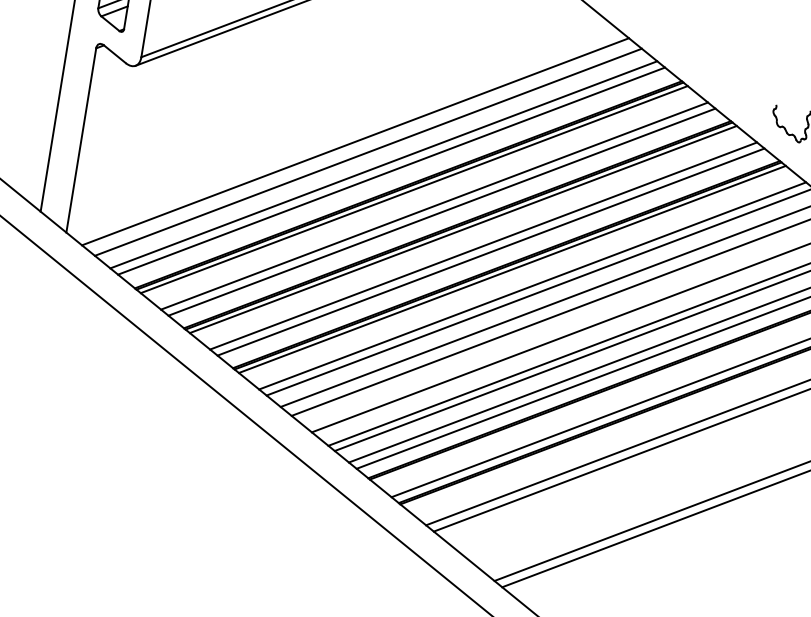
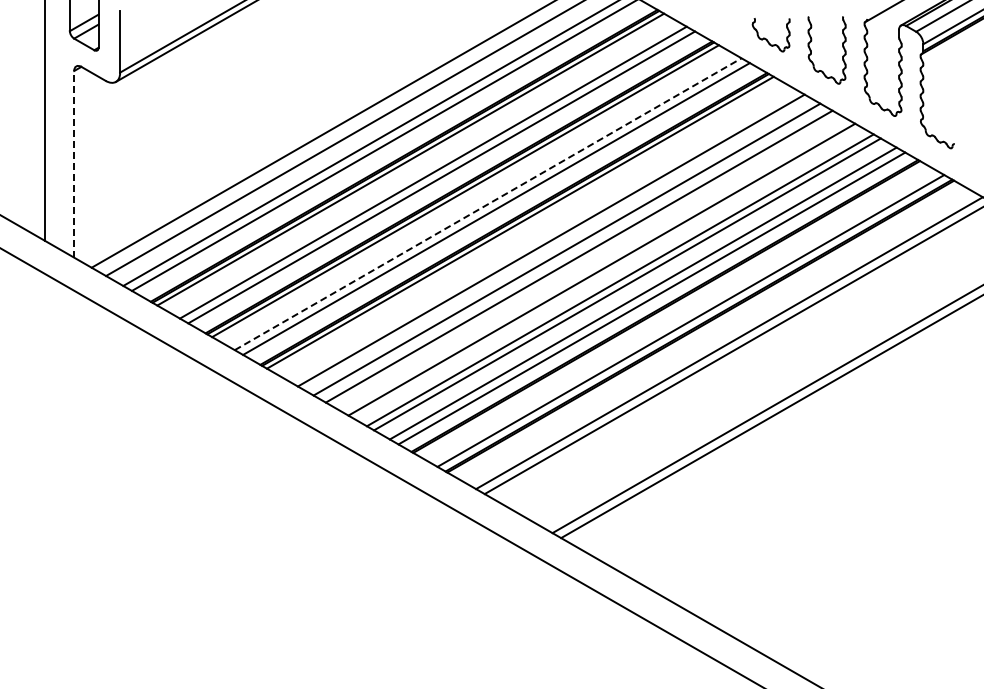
line: (81, 139) -> (74, 163), solid -> dashed
line: (484, 245) -> (488, 203), solid -> dashed
line: (532, 285) -> (542, 235), removed

